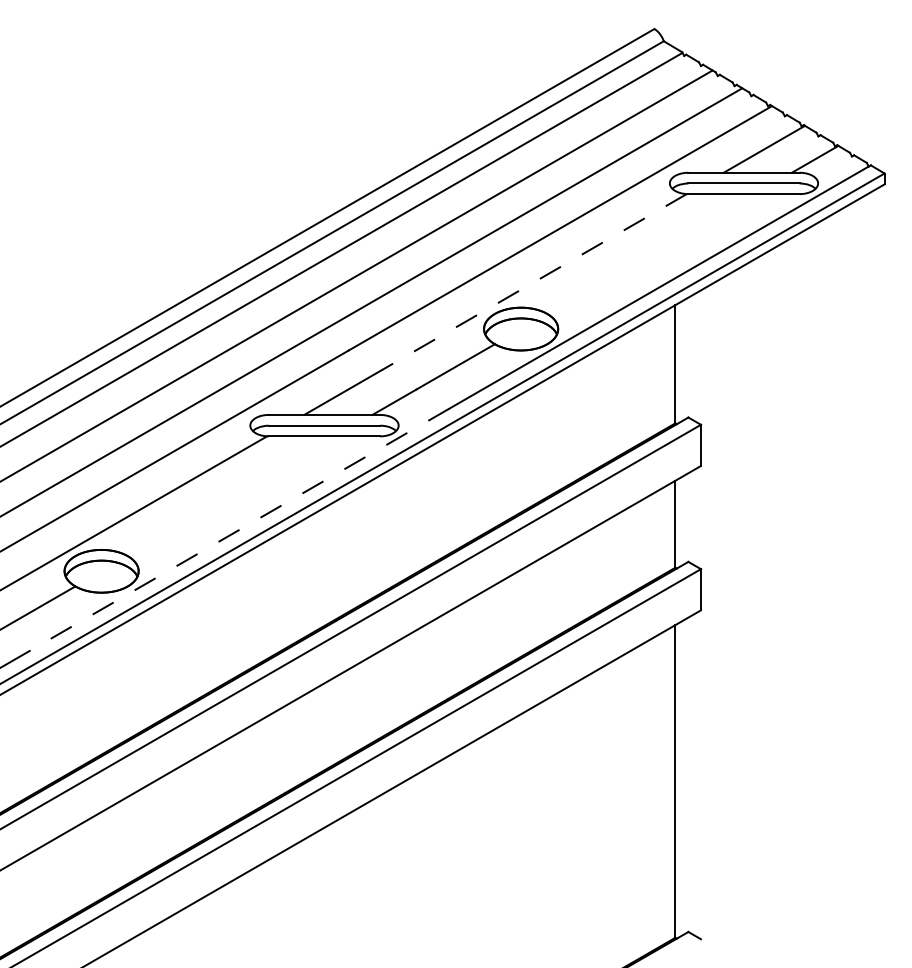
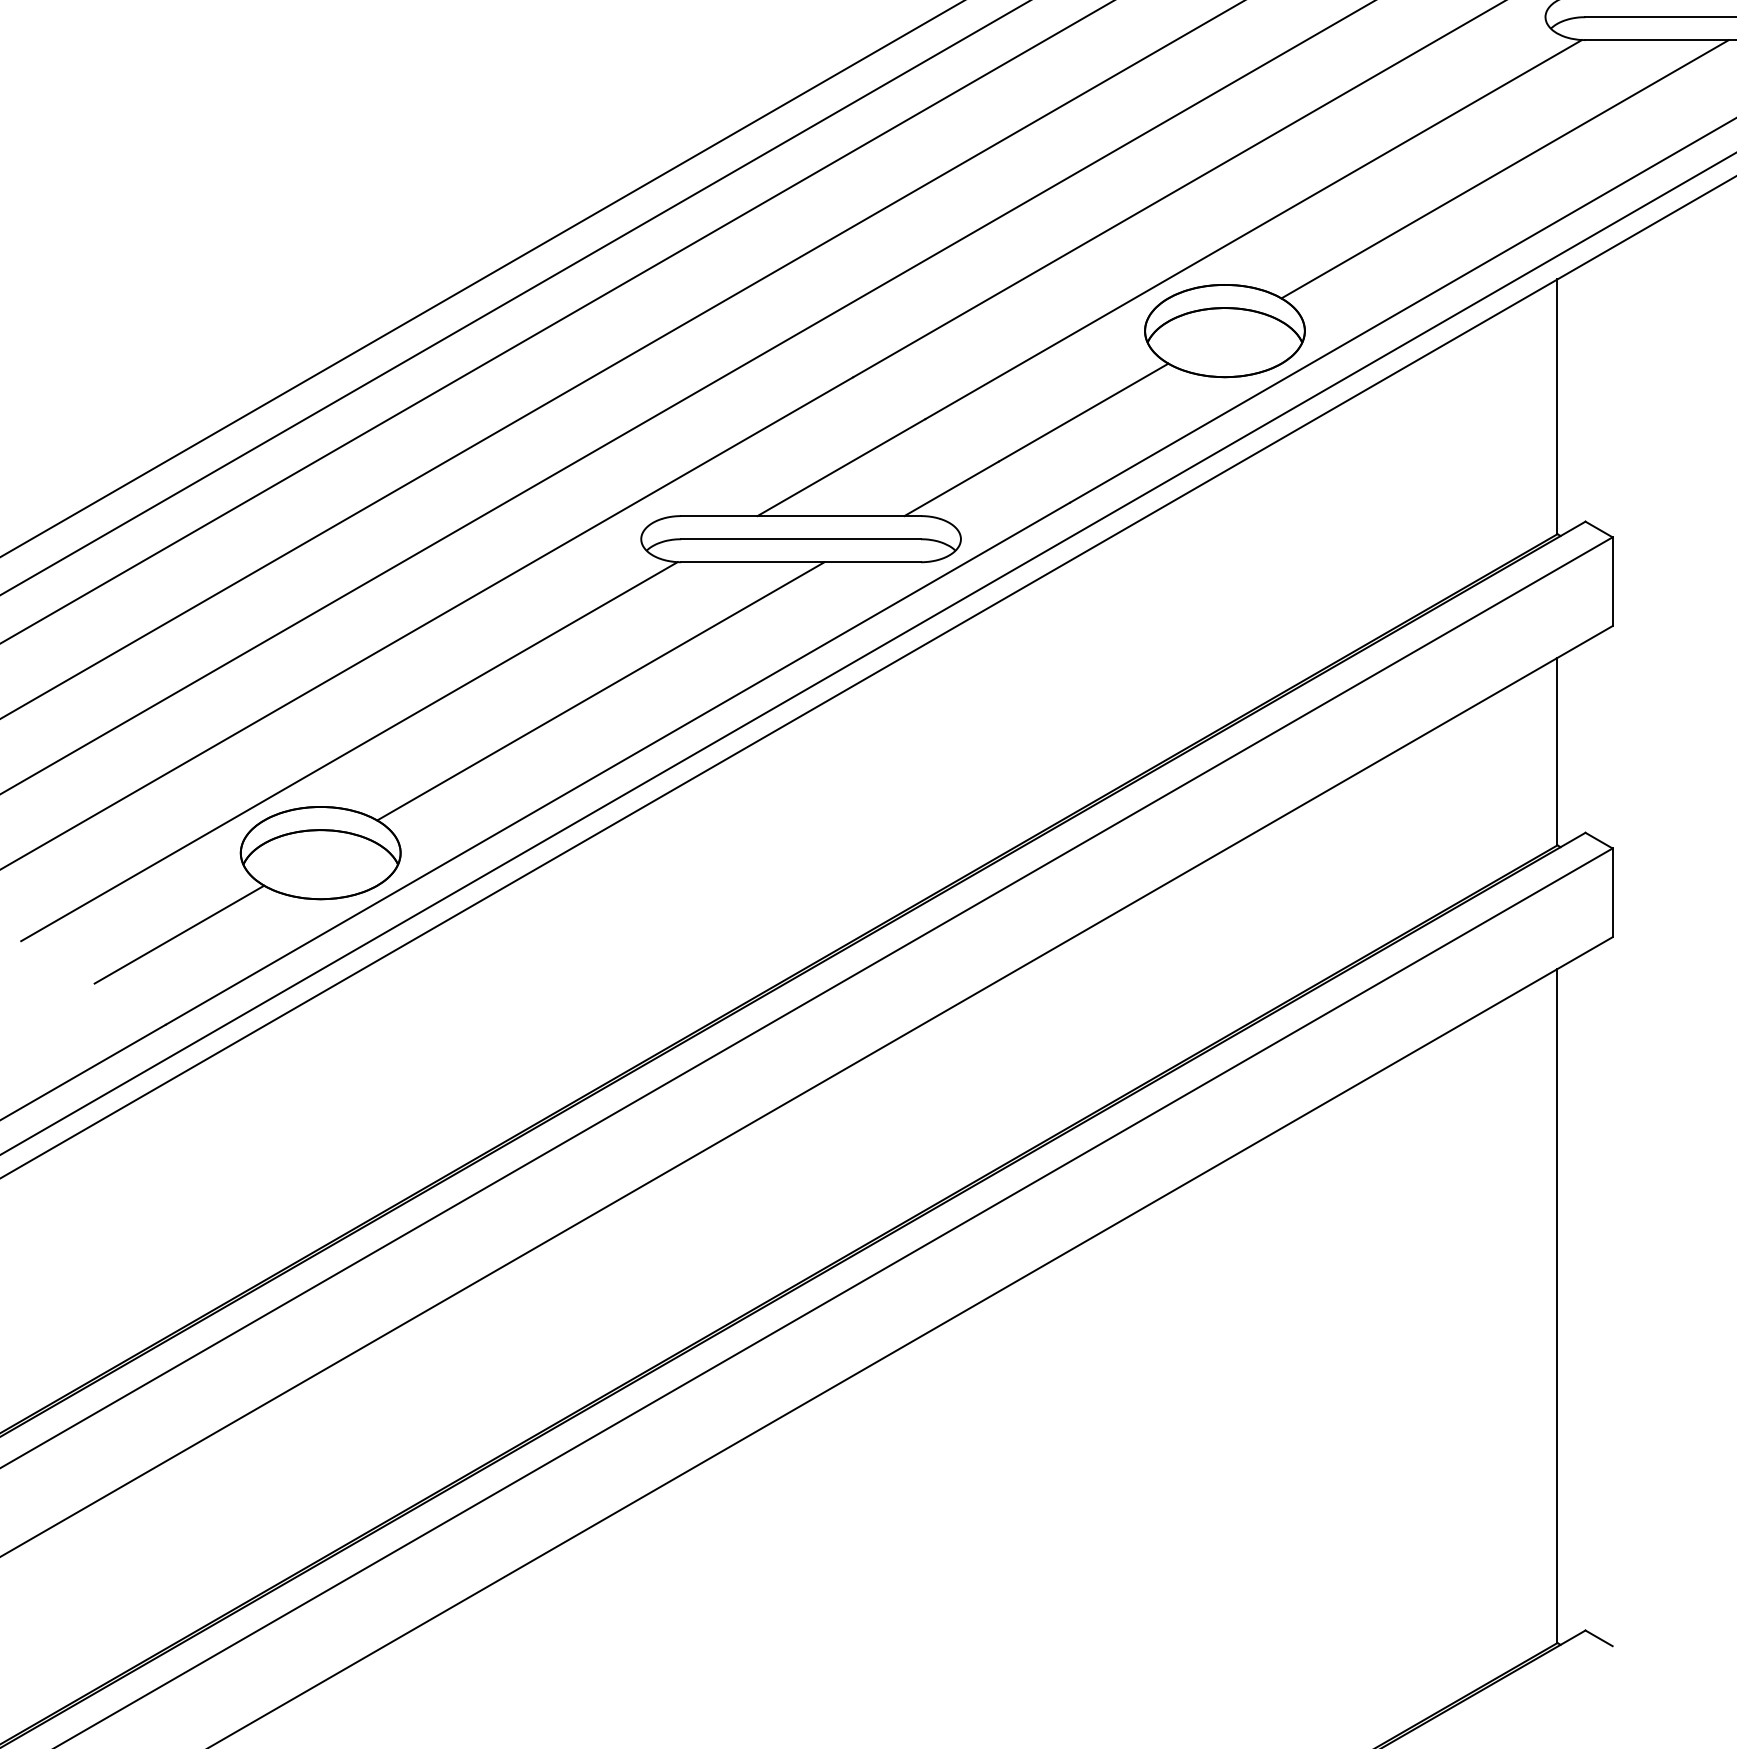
line: (650, 253) -> (1503, 168), added
line: (534, 282) -> (1253, 230), dashed -> solid
line: (231, 496) -> (600, 691), added
line: (239, 530) -> (617, 765), dashed -> solid

